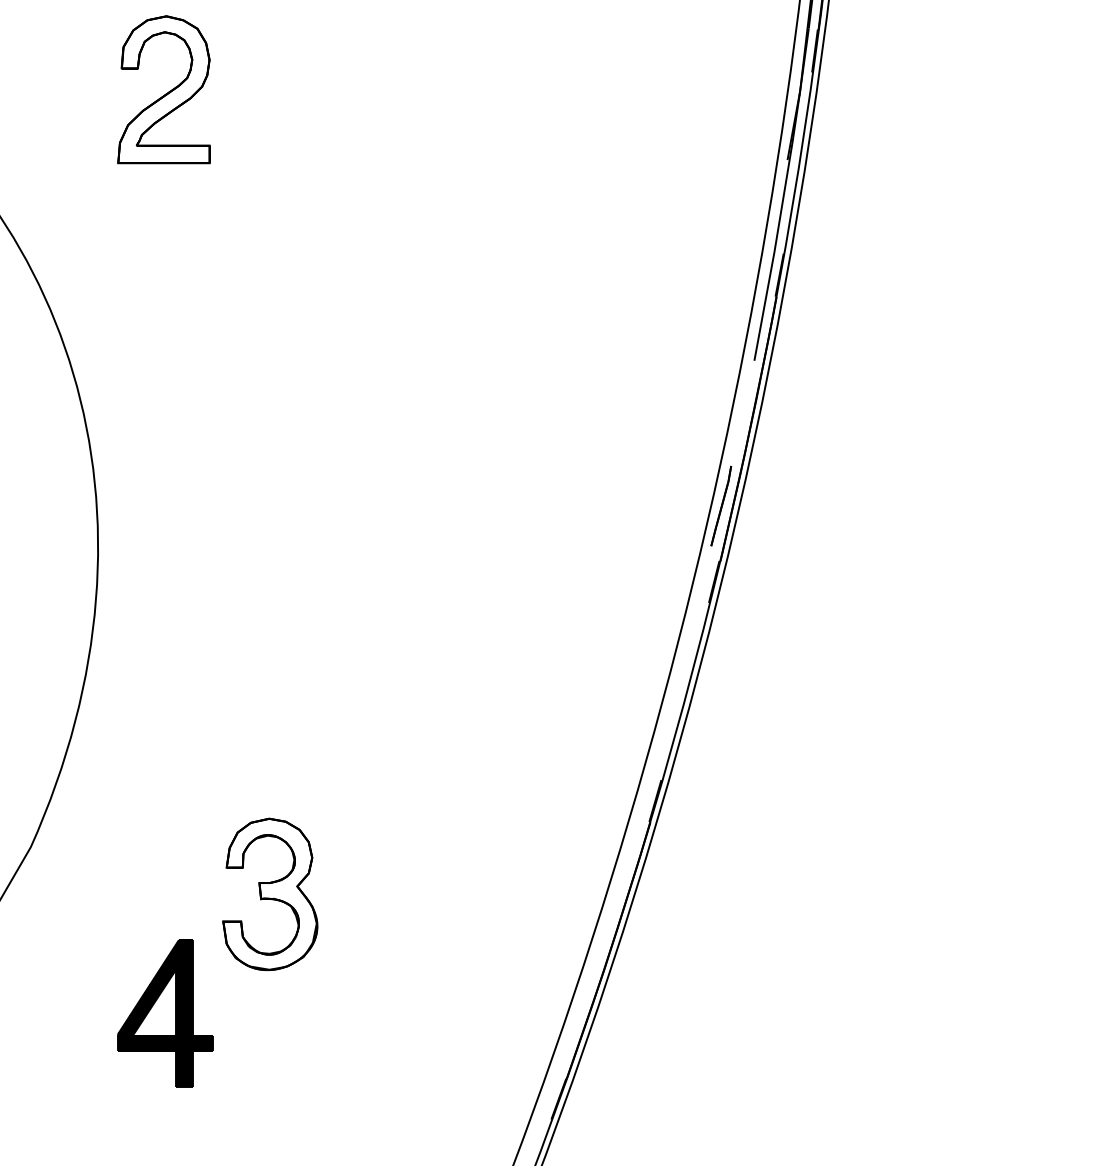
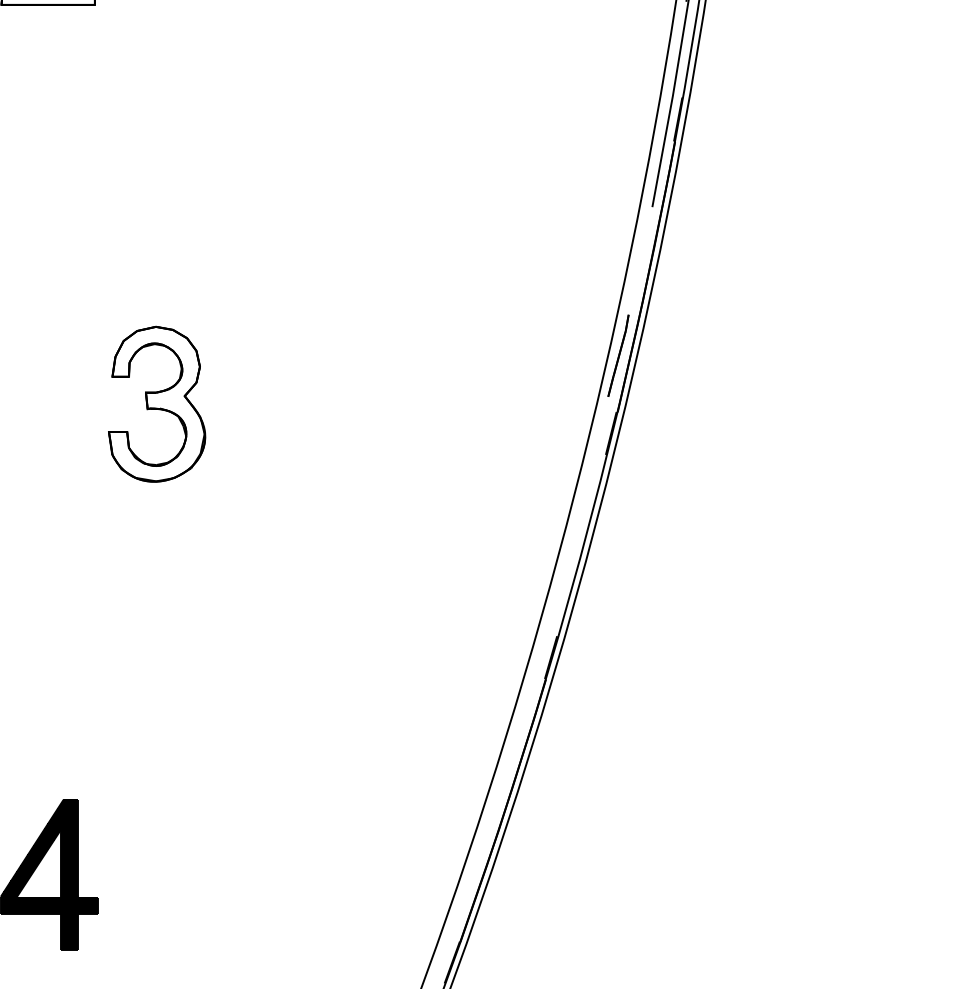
part: (270, 893) -> (157, 403), moved

